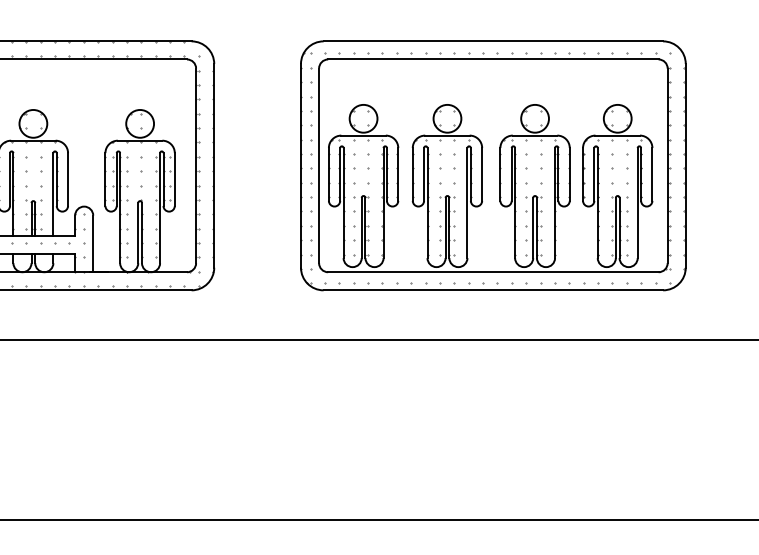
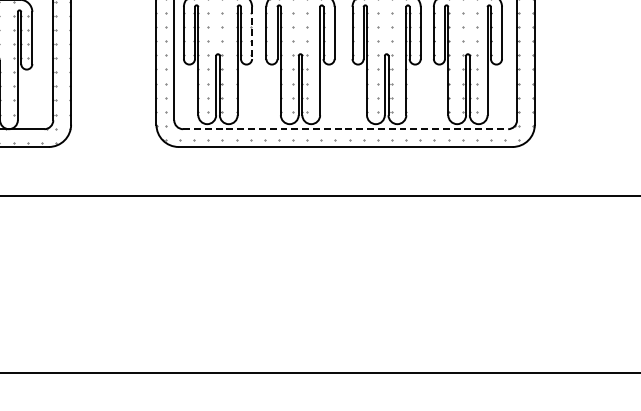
line: (398, 174) -> (252, 33), solid -> dashed
line: (493, 272) -> (345, 129), solid -> dashed

